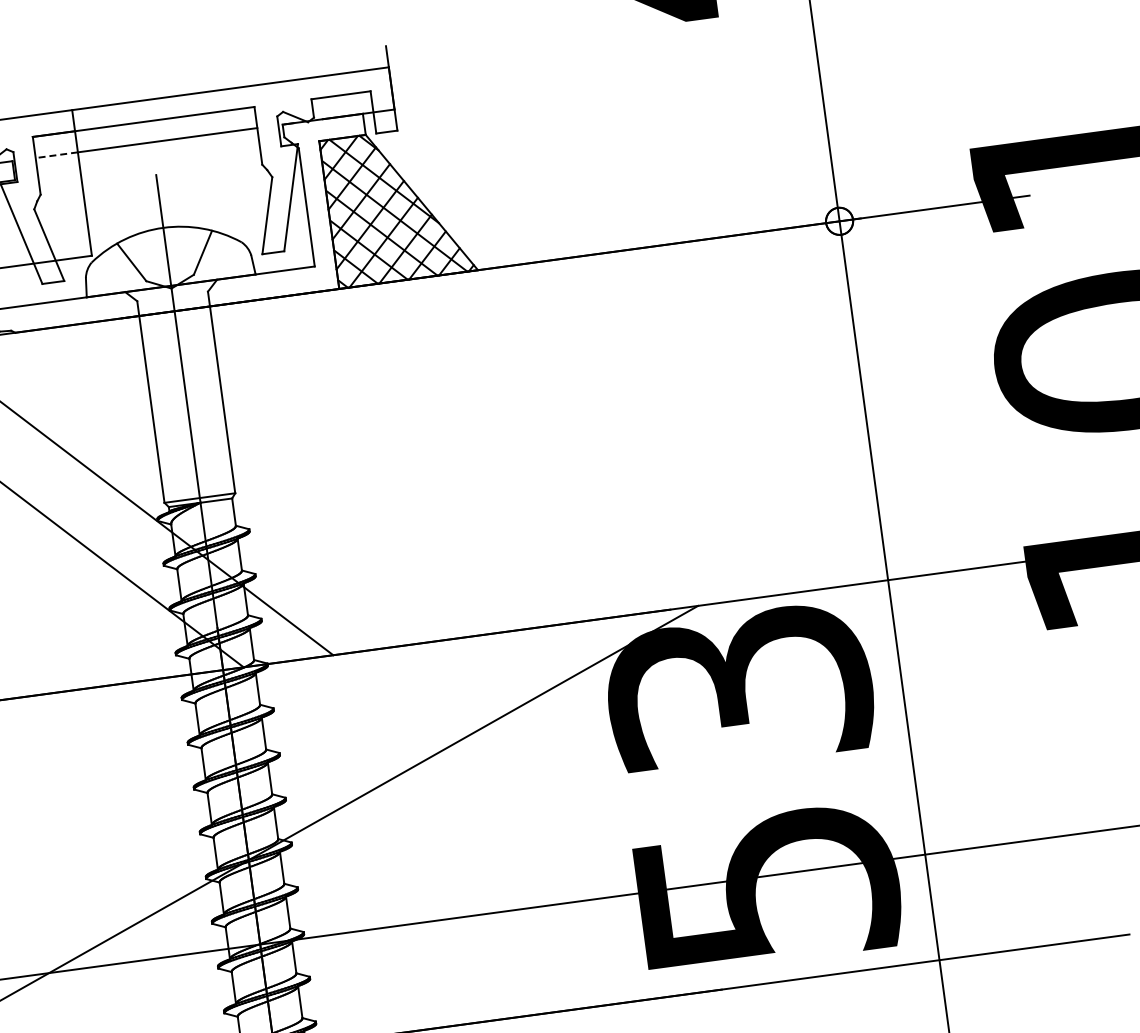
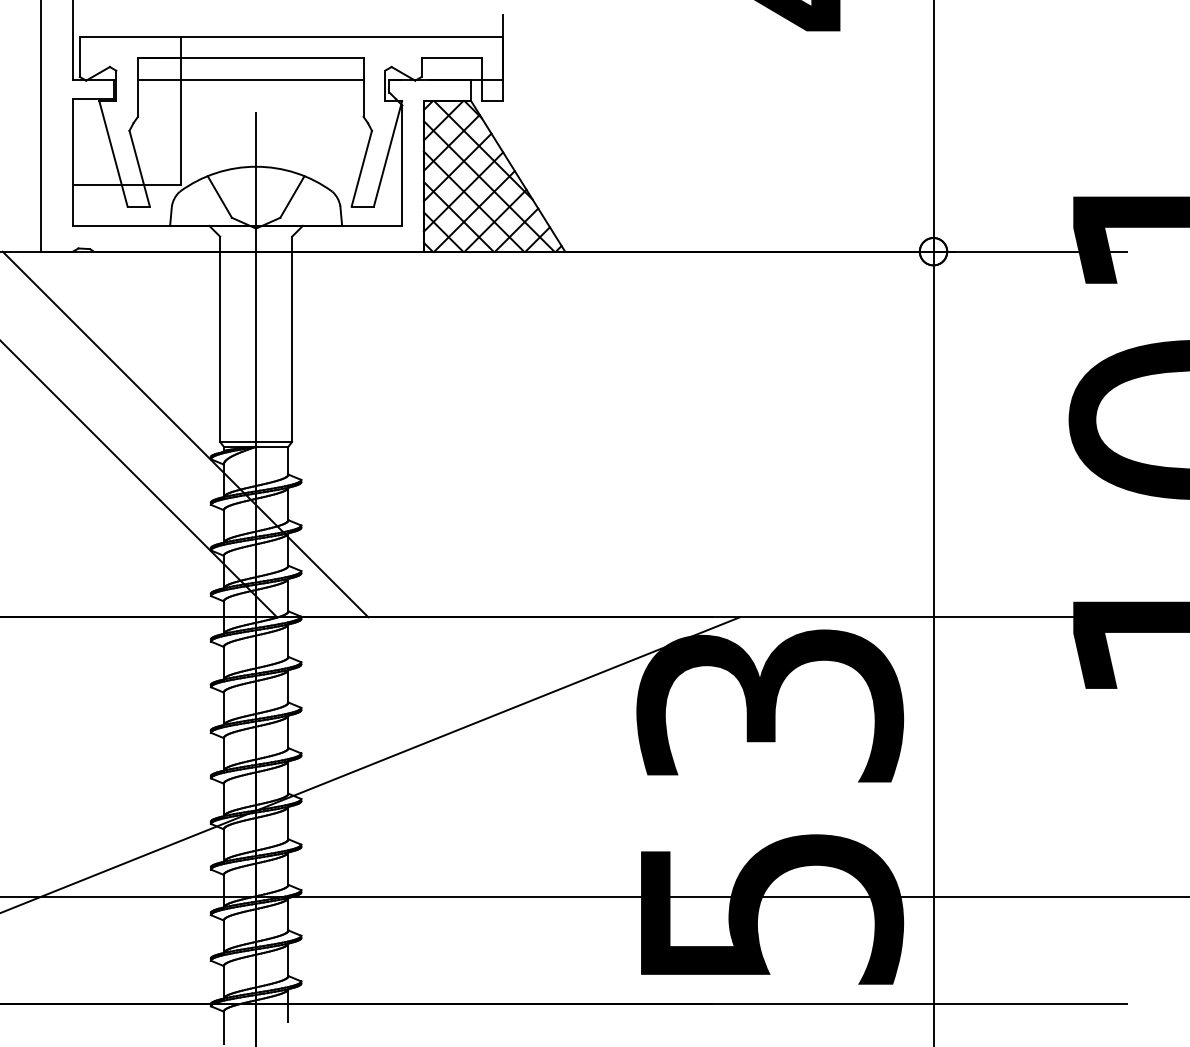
line: (56, 155) -> (159, 79), dashed -> solid

